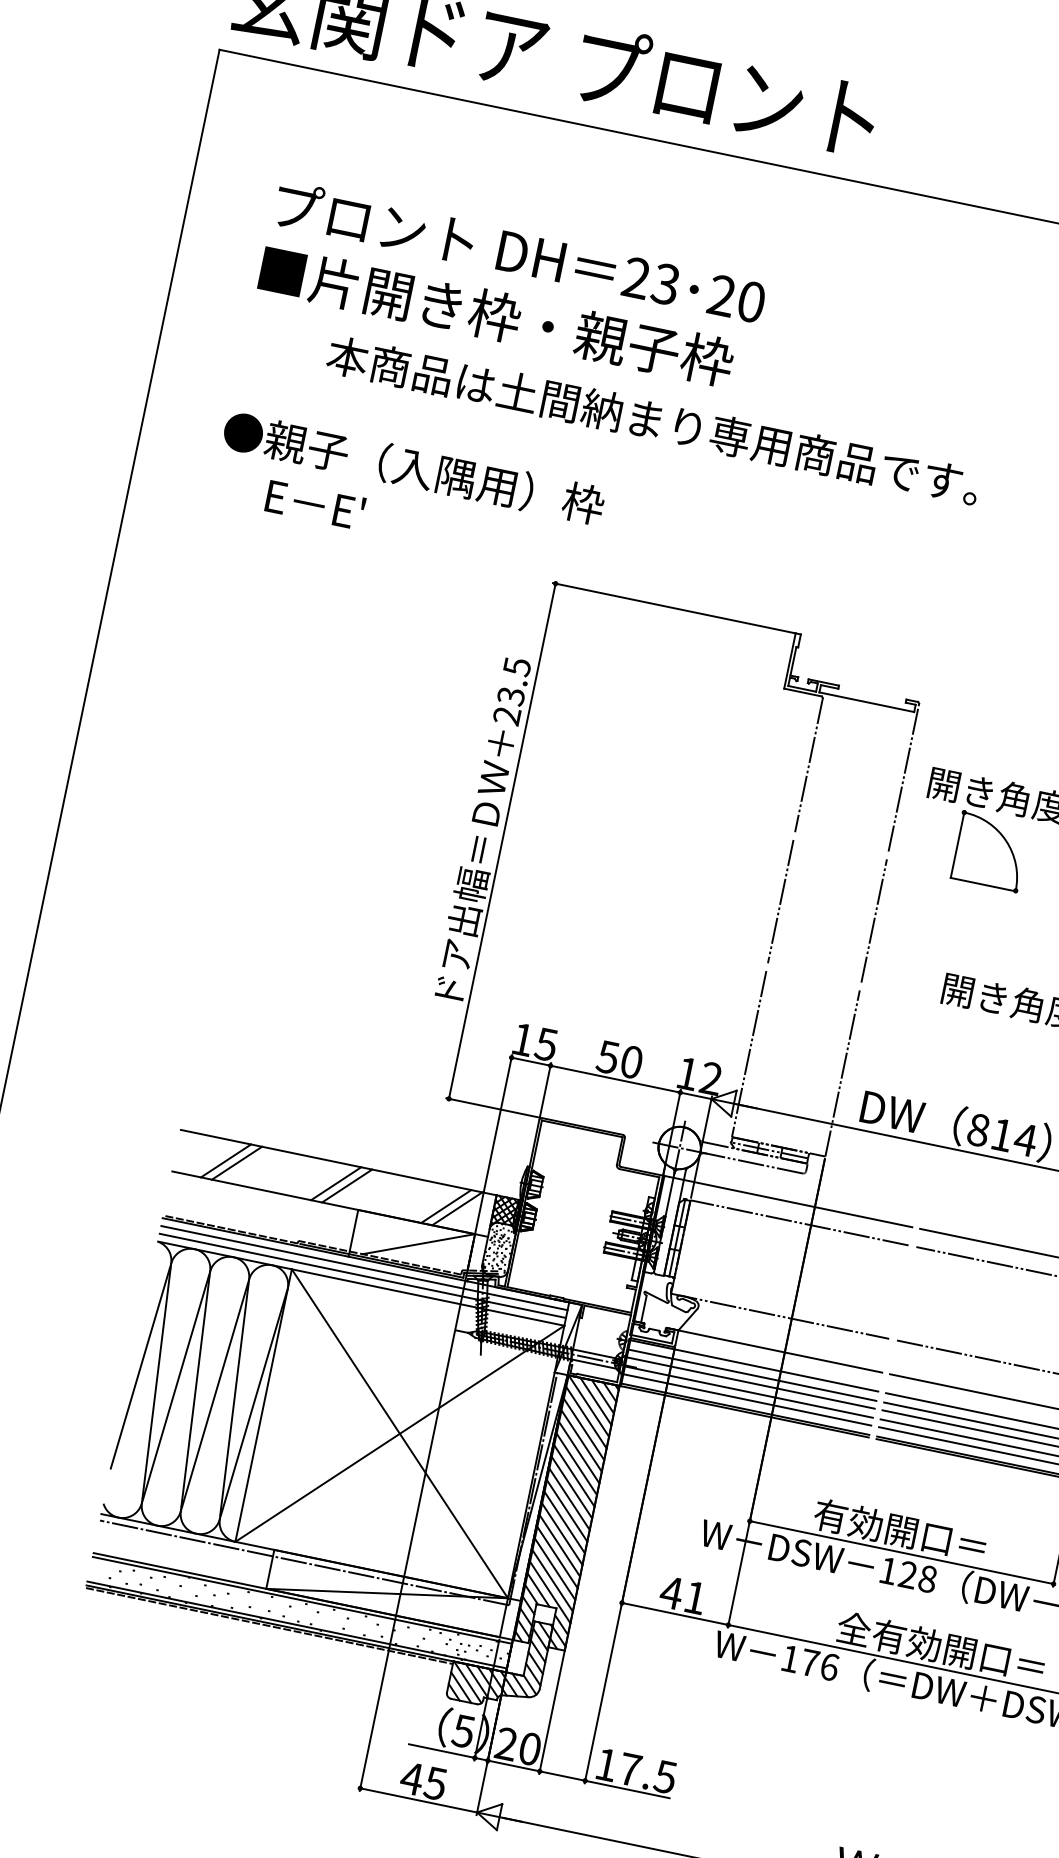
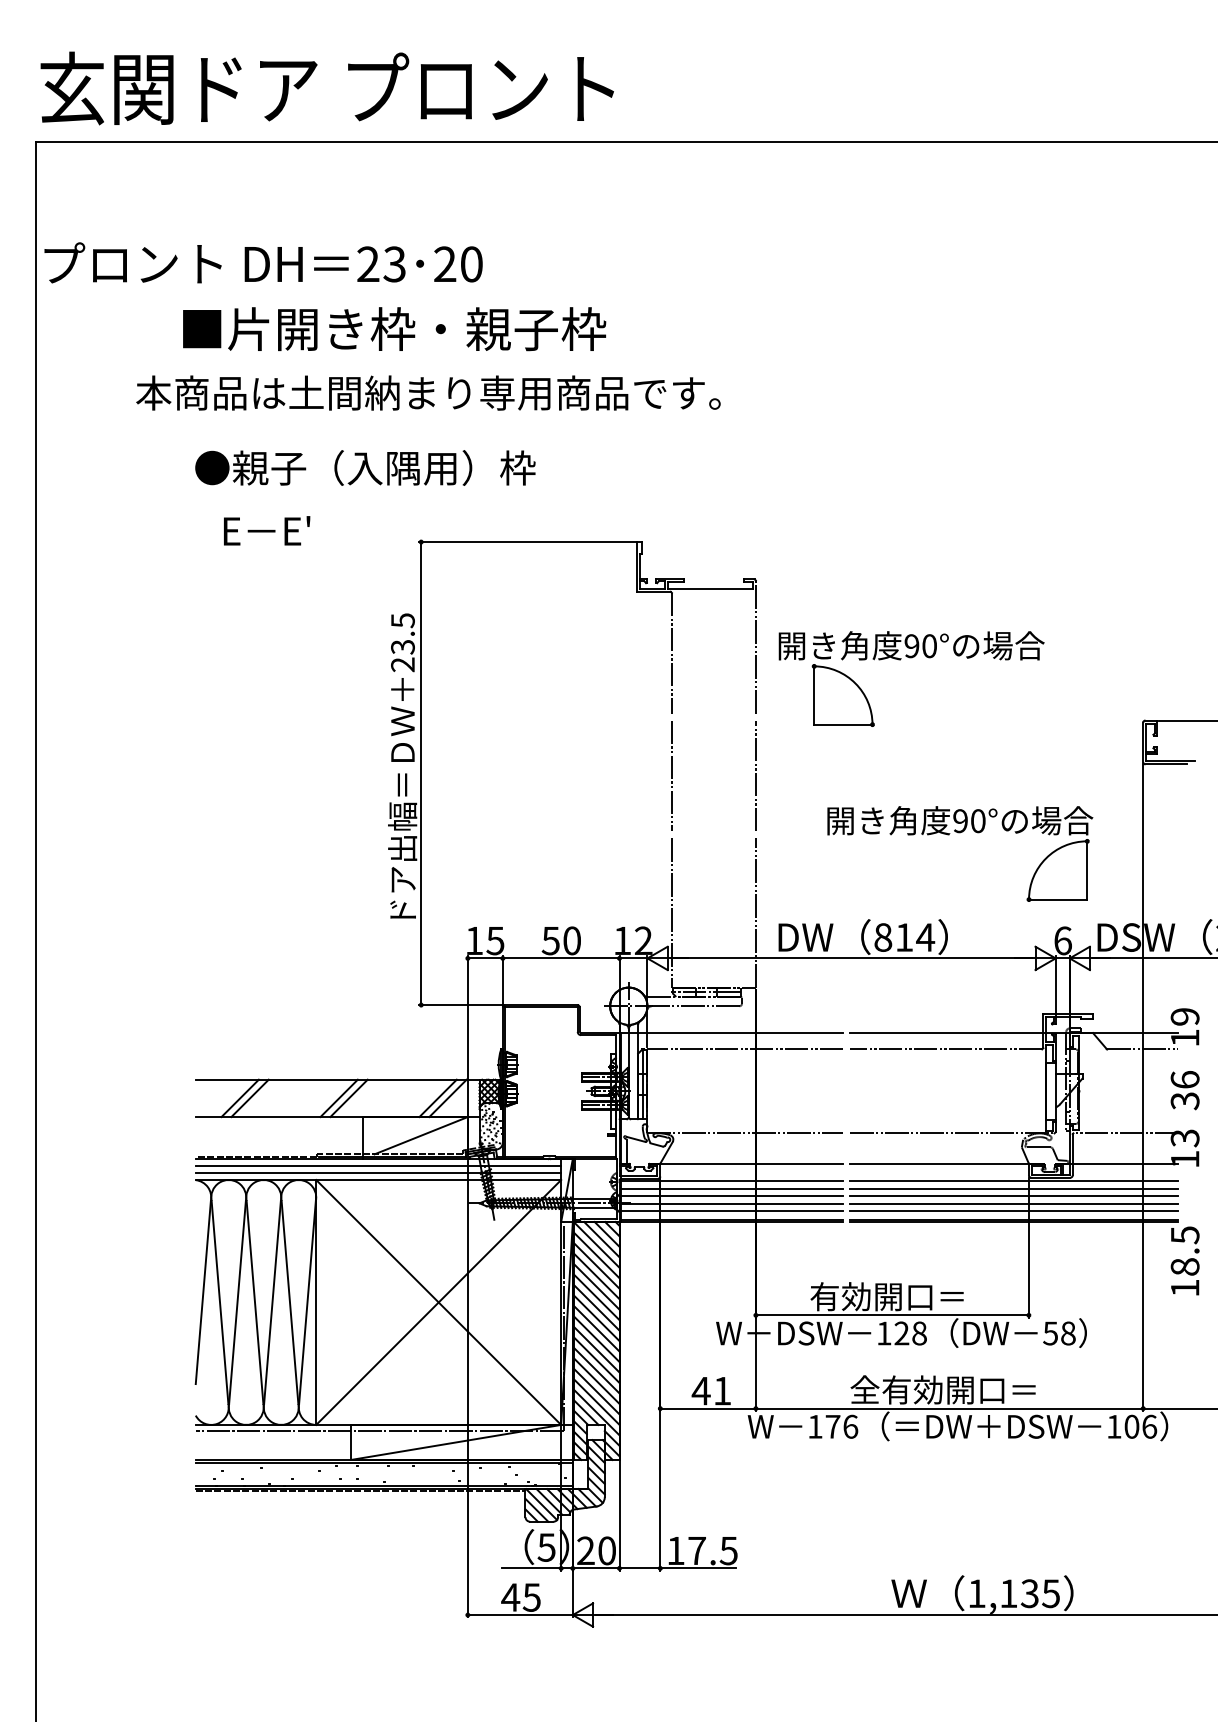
text: (520, 251) -> (263, 262), moved
text: (496, 316) -> (394, 329), moved
text: (653, 419) -> (428, 392), moved
text: (414, 467) -> (365, 467), moved
text: (315, 504) -> (267, 530), moved

